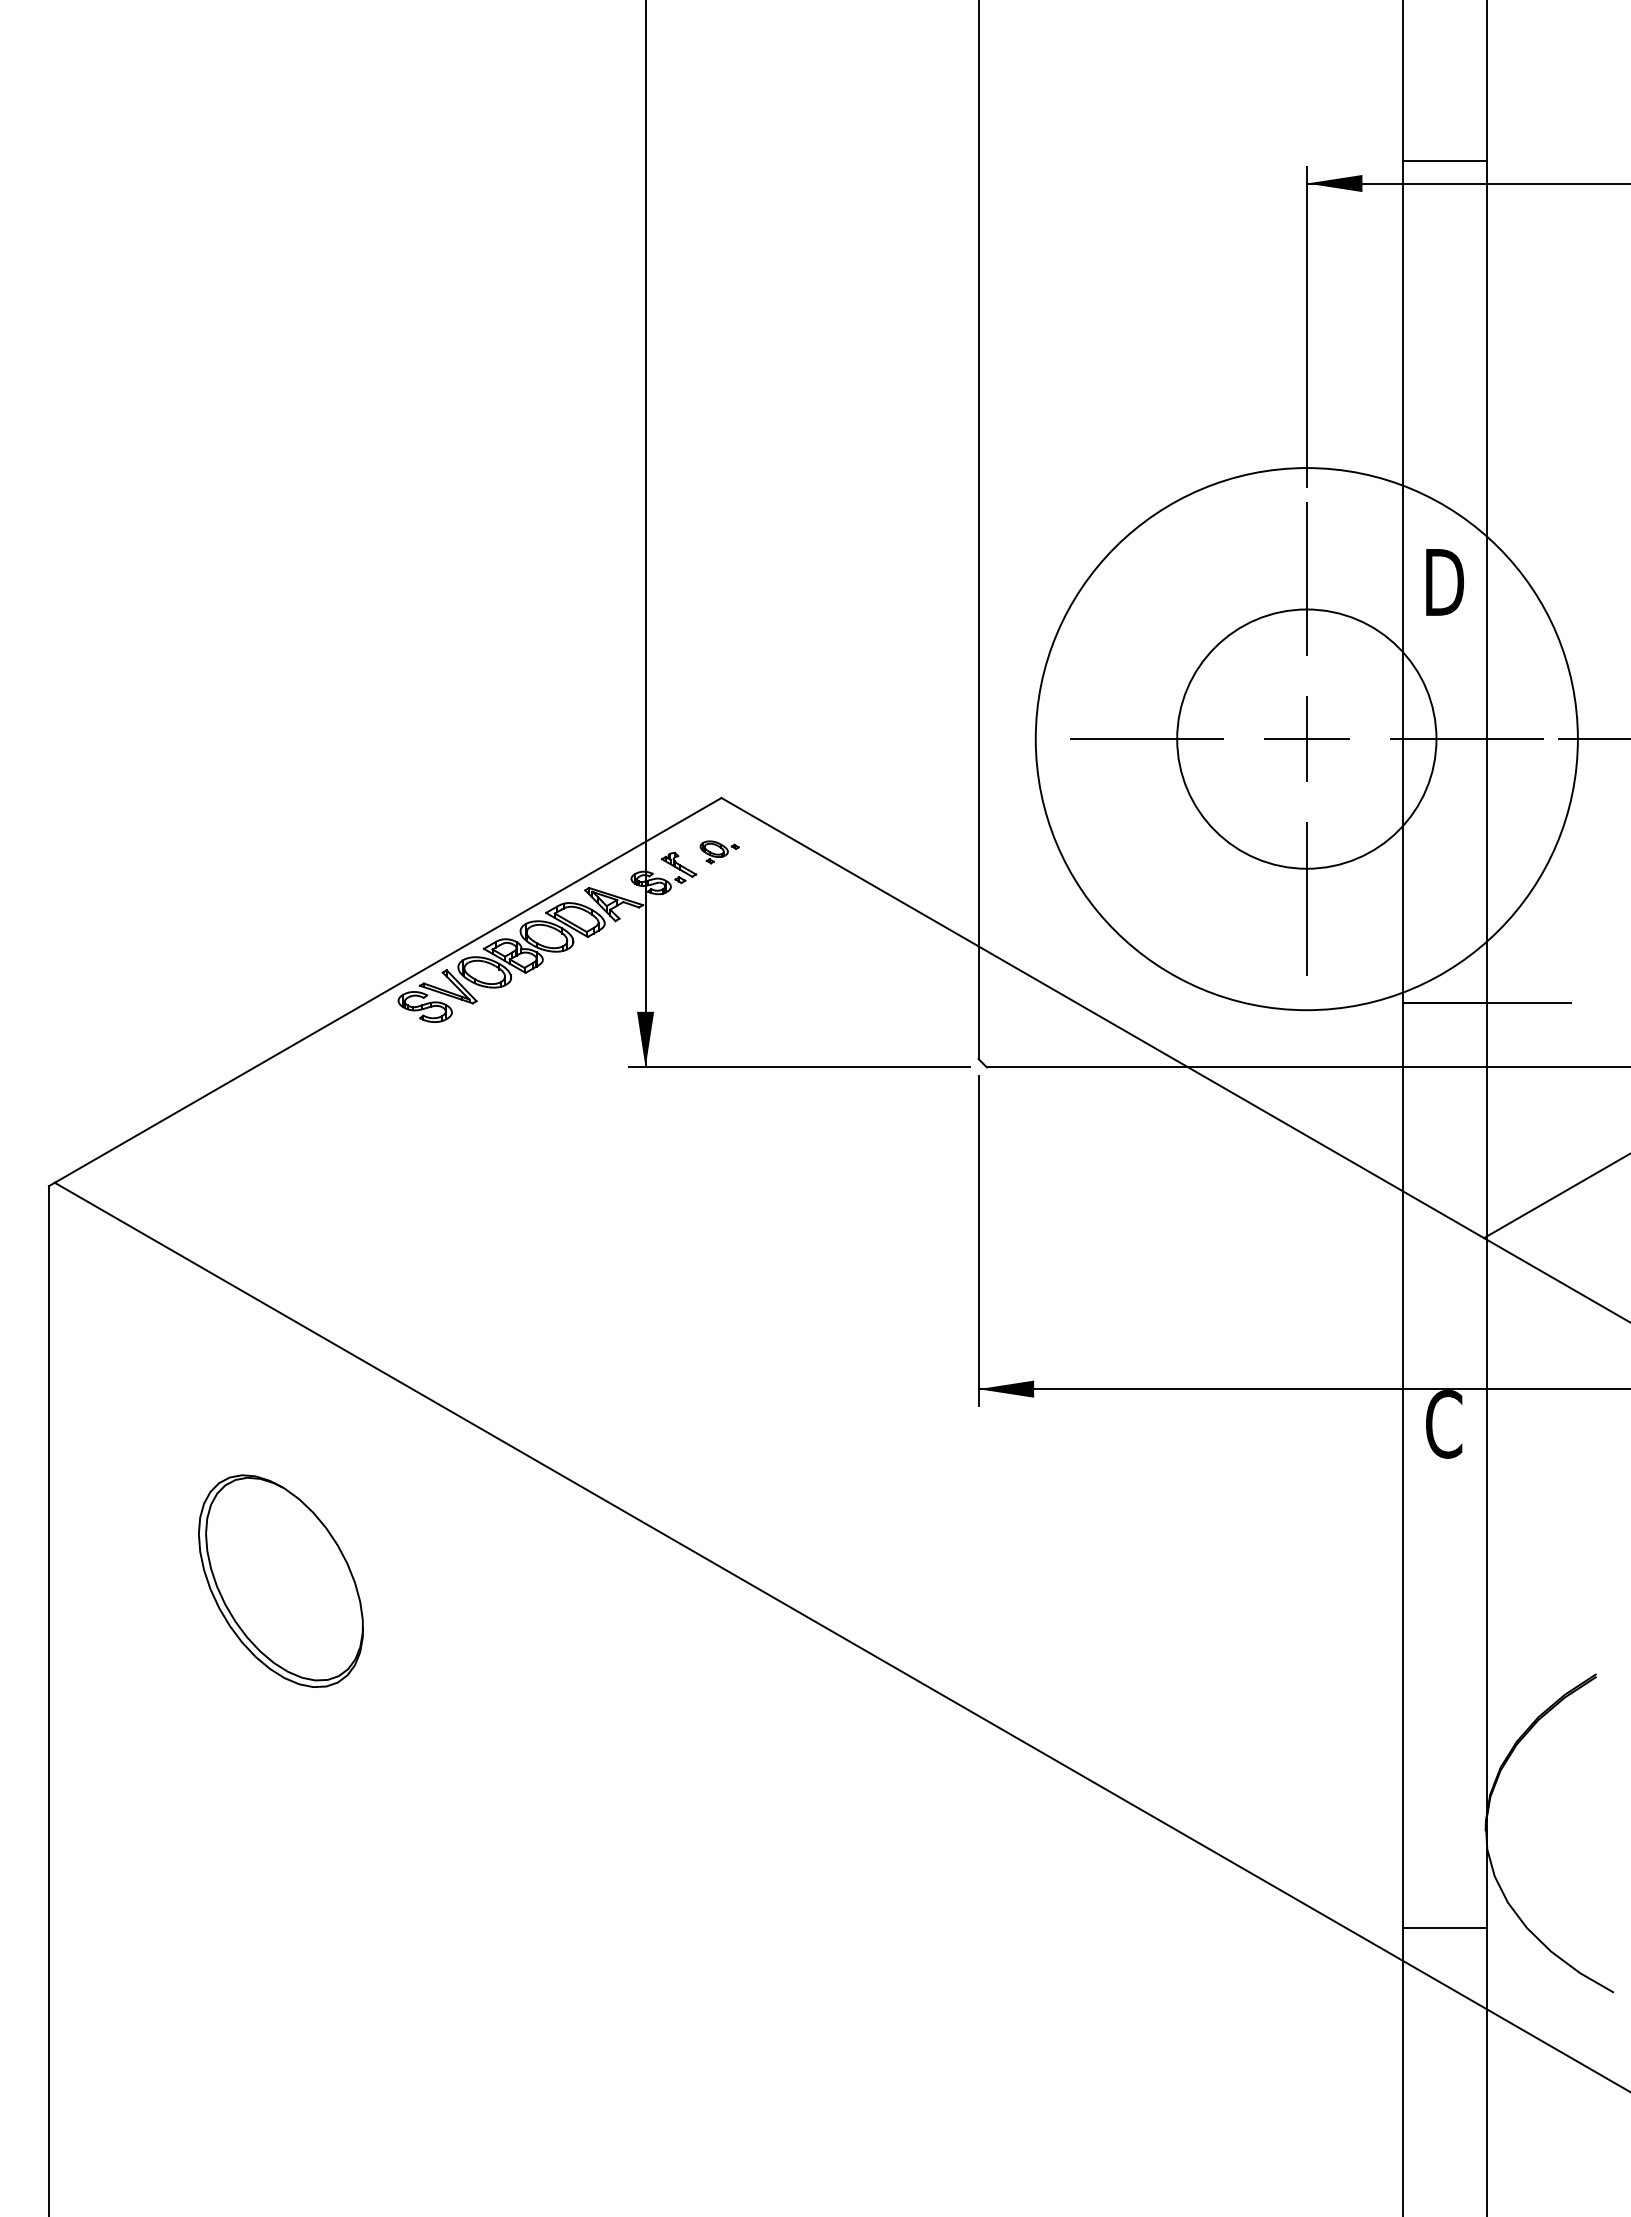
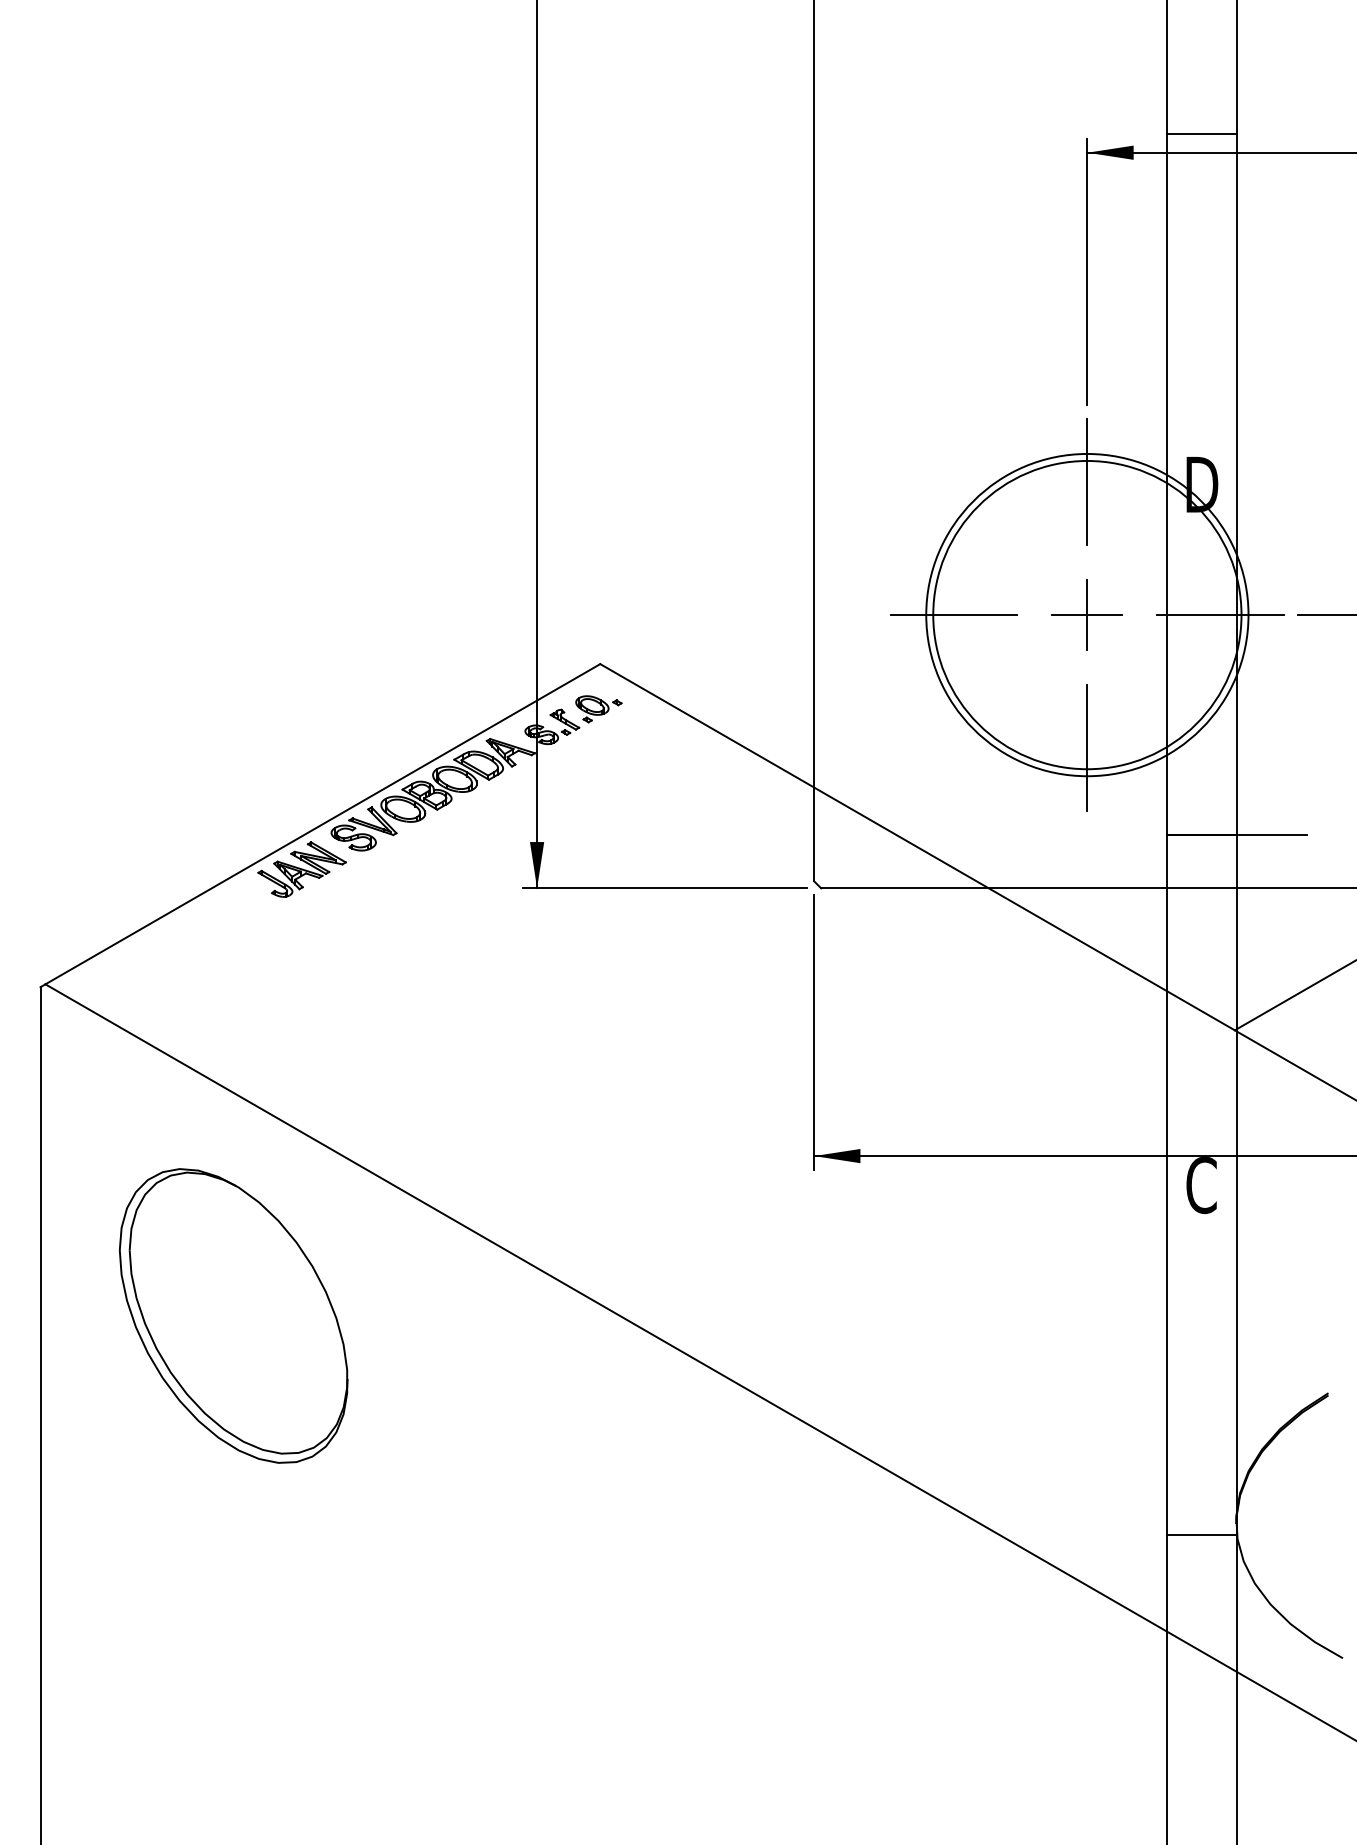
circle: (1306, 738) -> (1087, 614), size x0.71
circle: (1306, 738) -> (1087, 614), size x1.43
part: (719, 852) -> (598, 709), size x1.43
part: (362, 1044) -> (301, 869), added
part: (280, 1580) -> (233, 1315), size x1.67
line: (1444, 1927) -> (1201, 1534), moved

